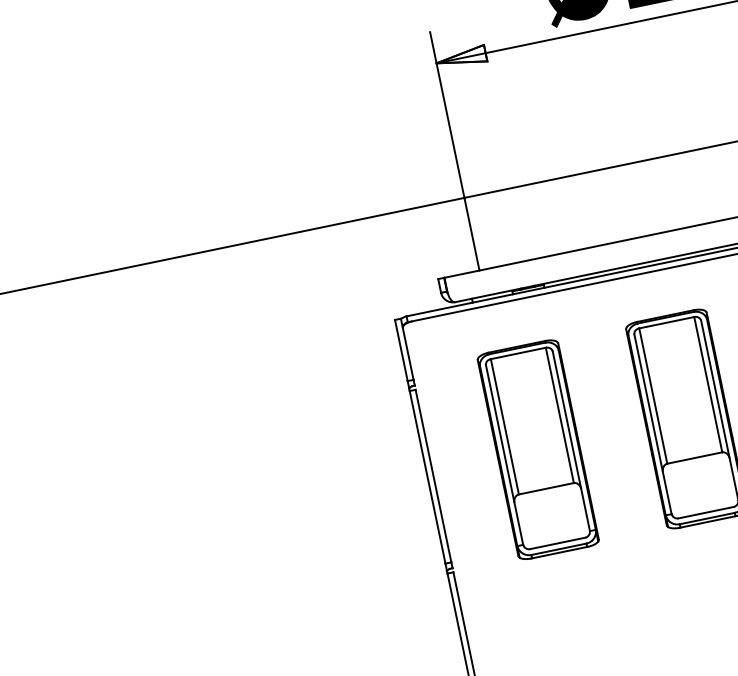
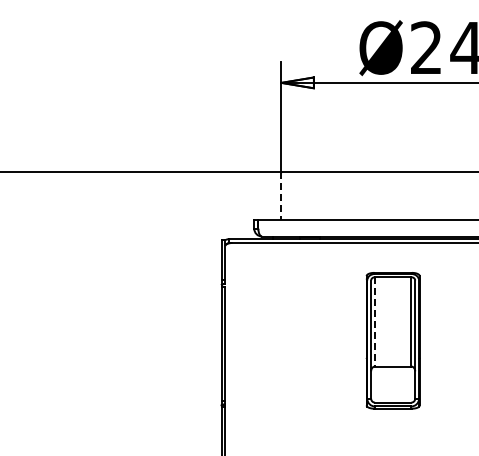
line: (471, 233) -> (281, 195), solid -> dashed
line: (653, 395) -> (375, 321), solid -> dashed
part: (537, 449) -> (294, 340), removed

